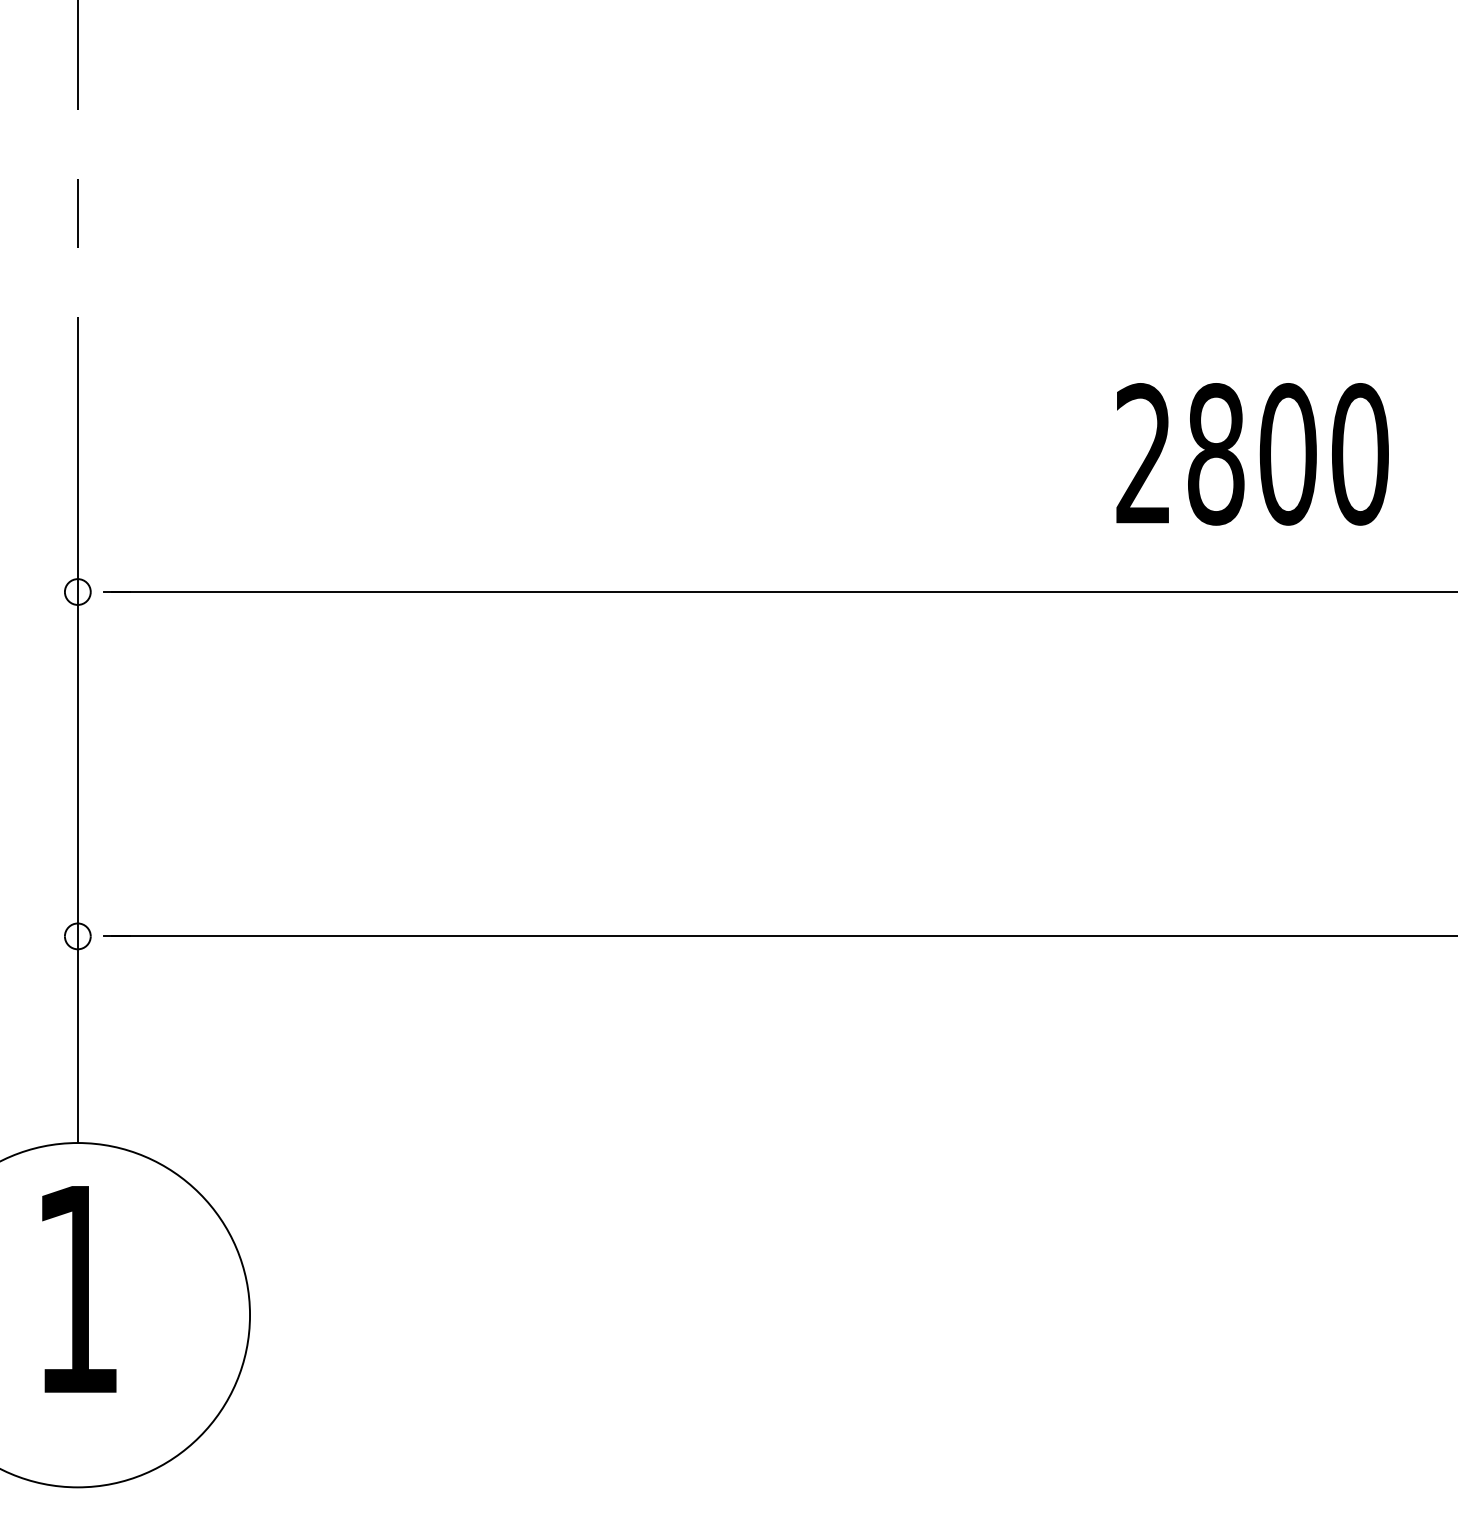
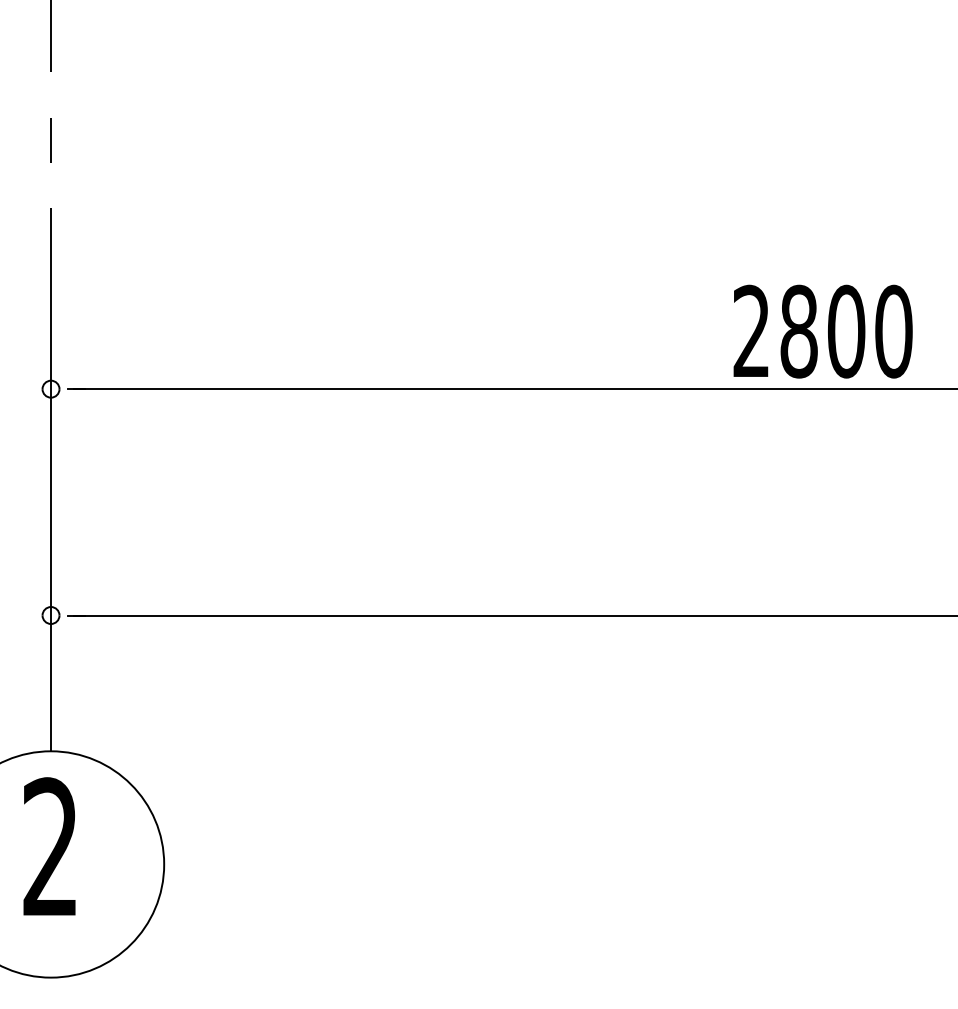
text: (1251, 454) -> (822, 331), moved
text: (75, 1287) -> (49, 846), 1 -> 2

